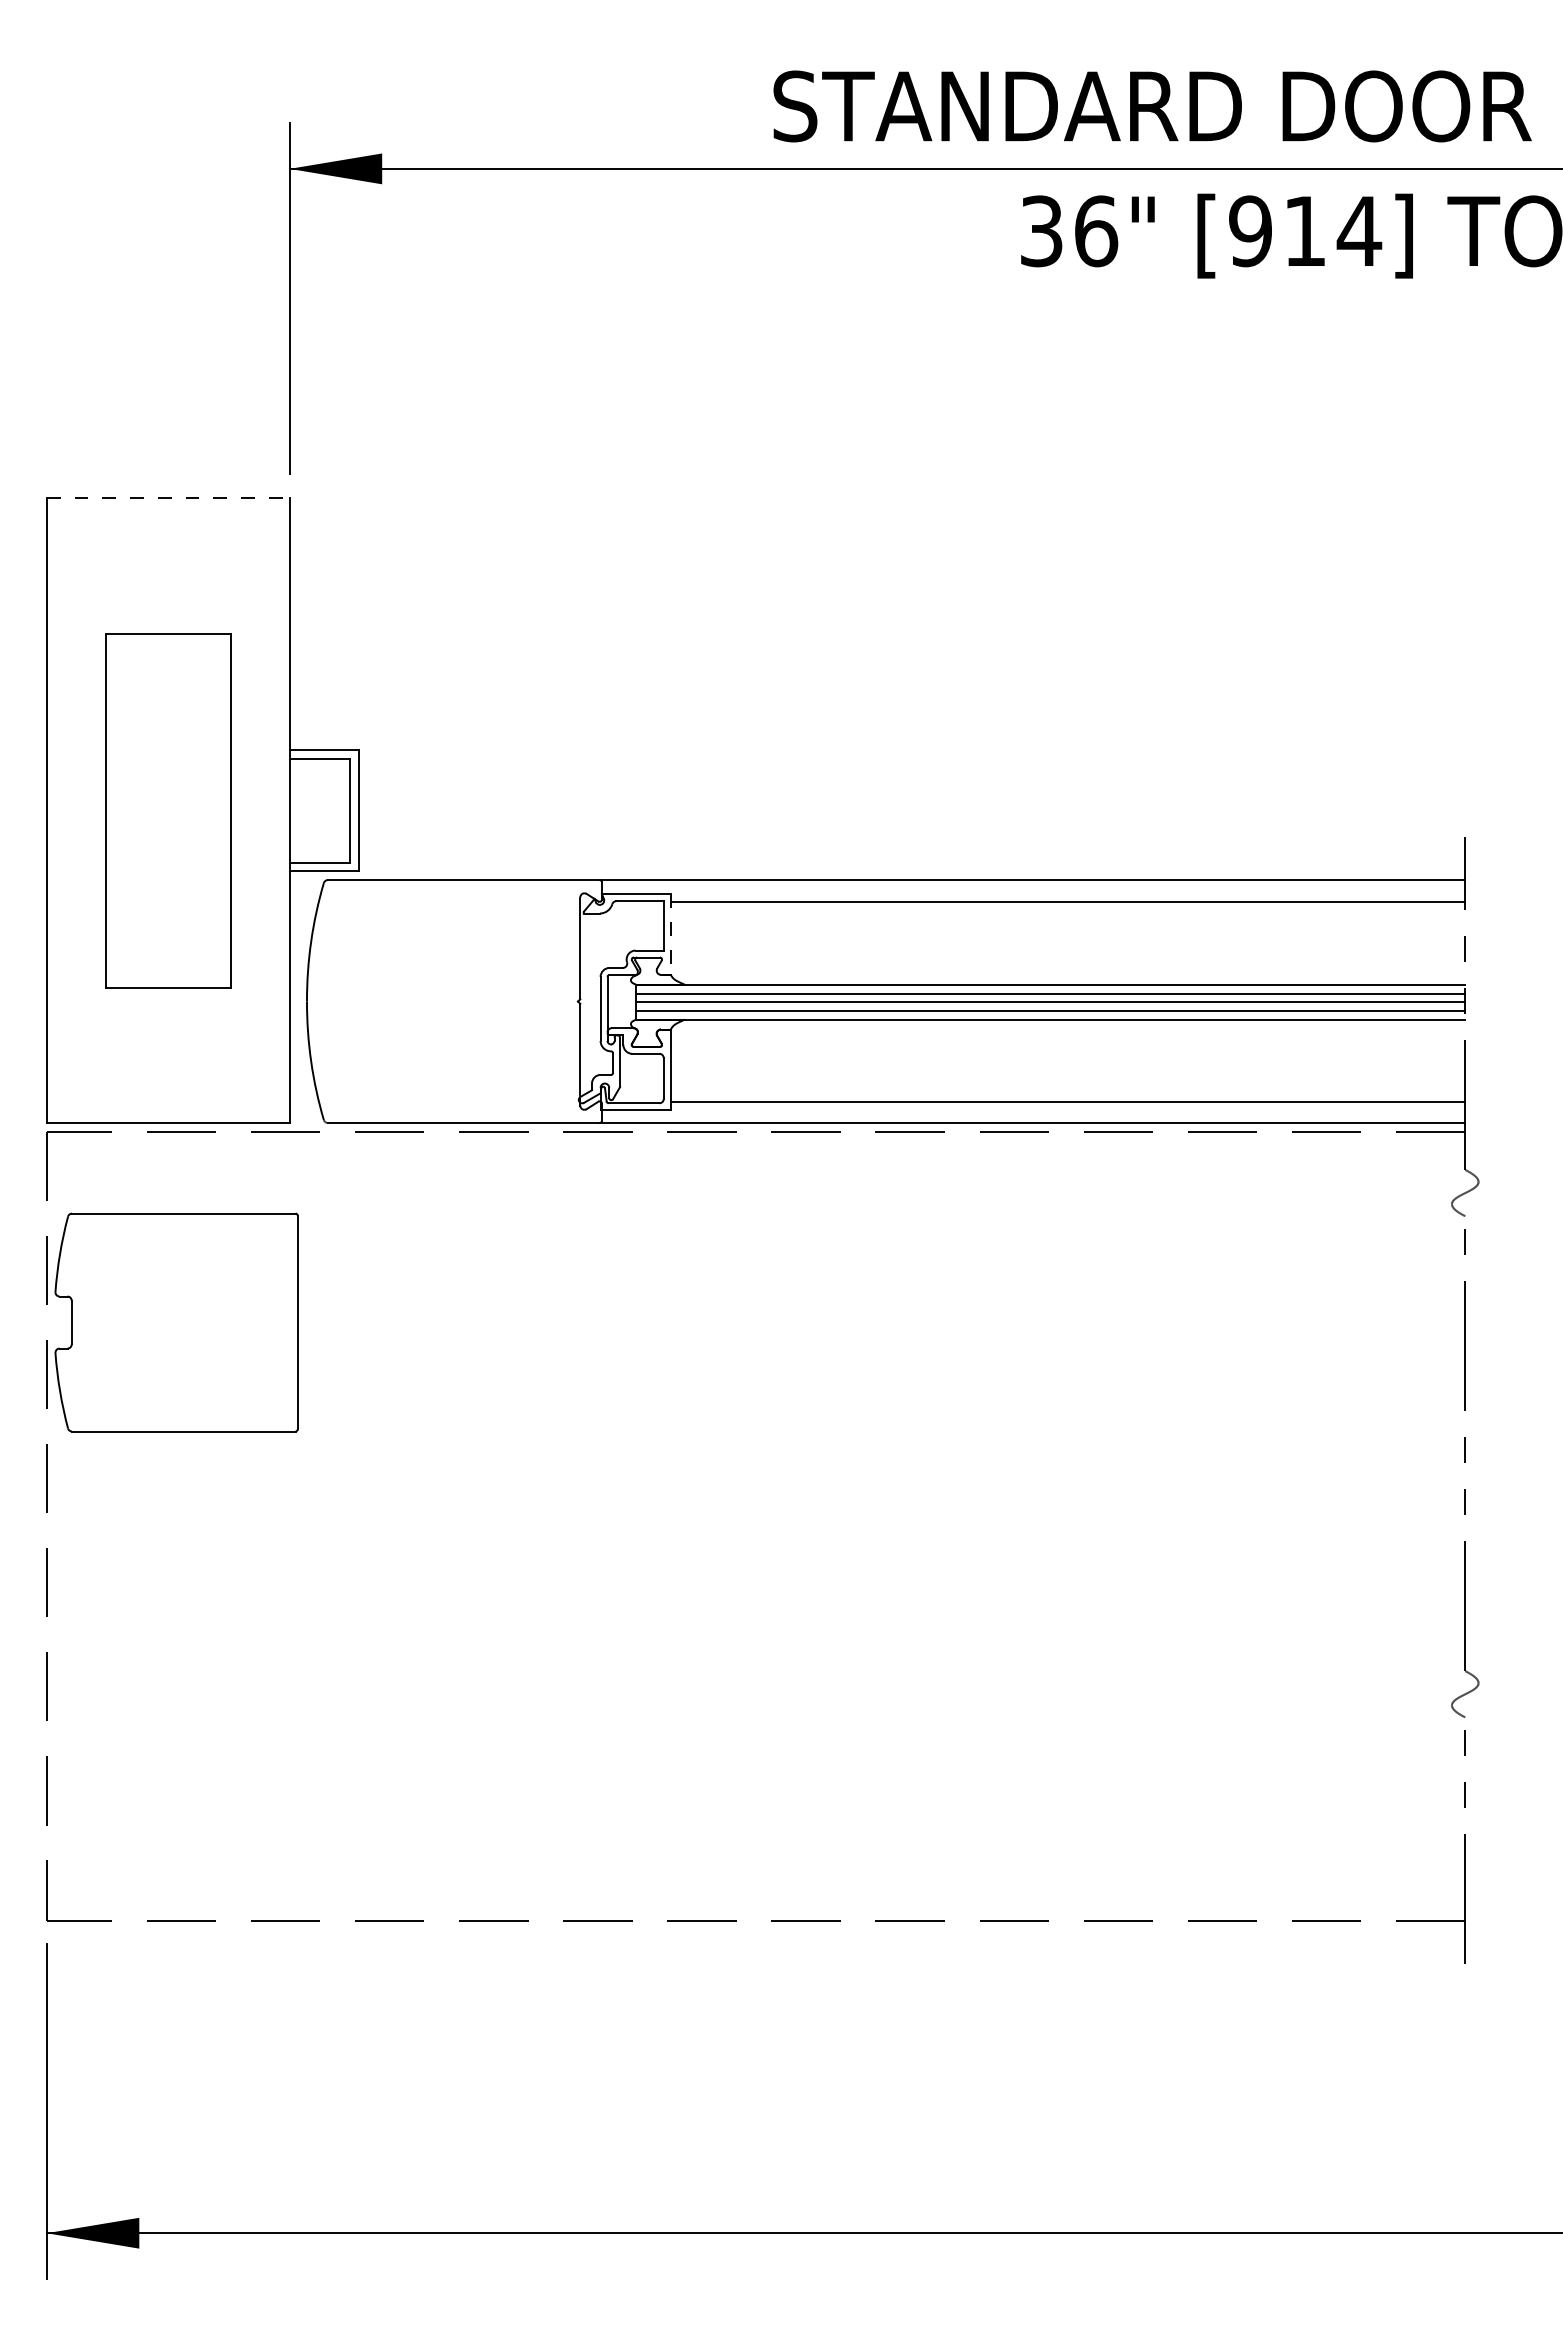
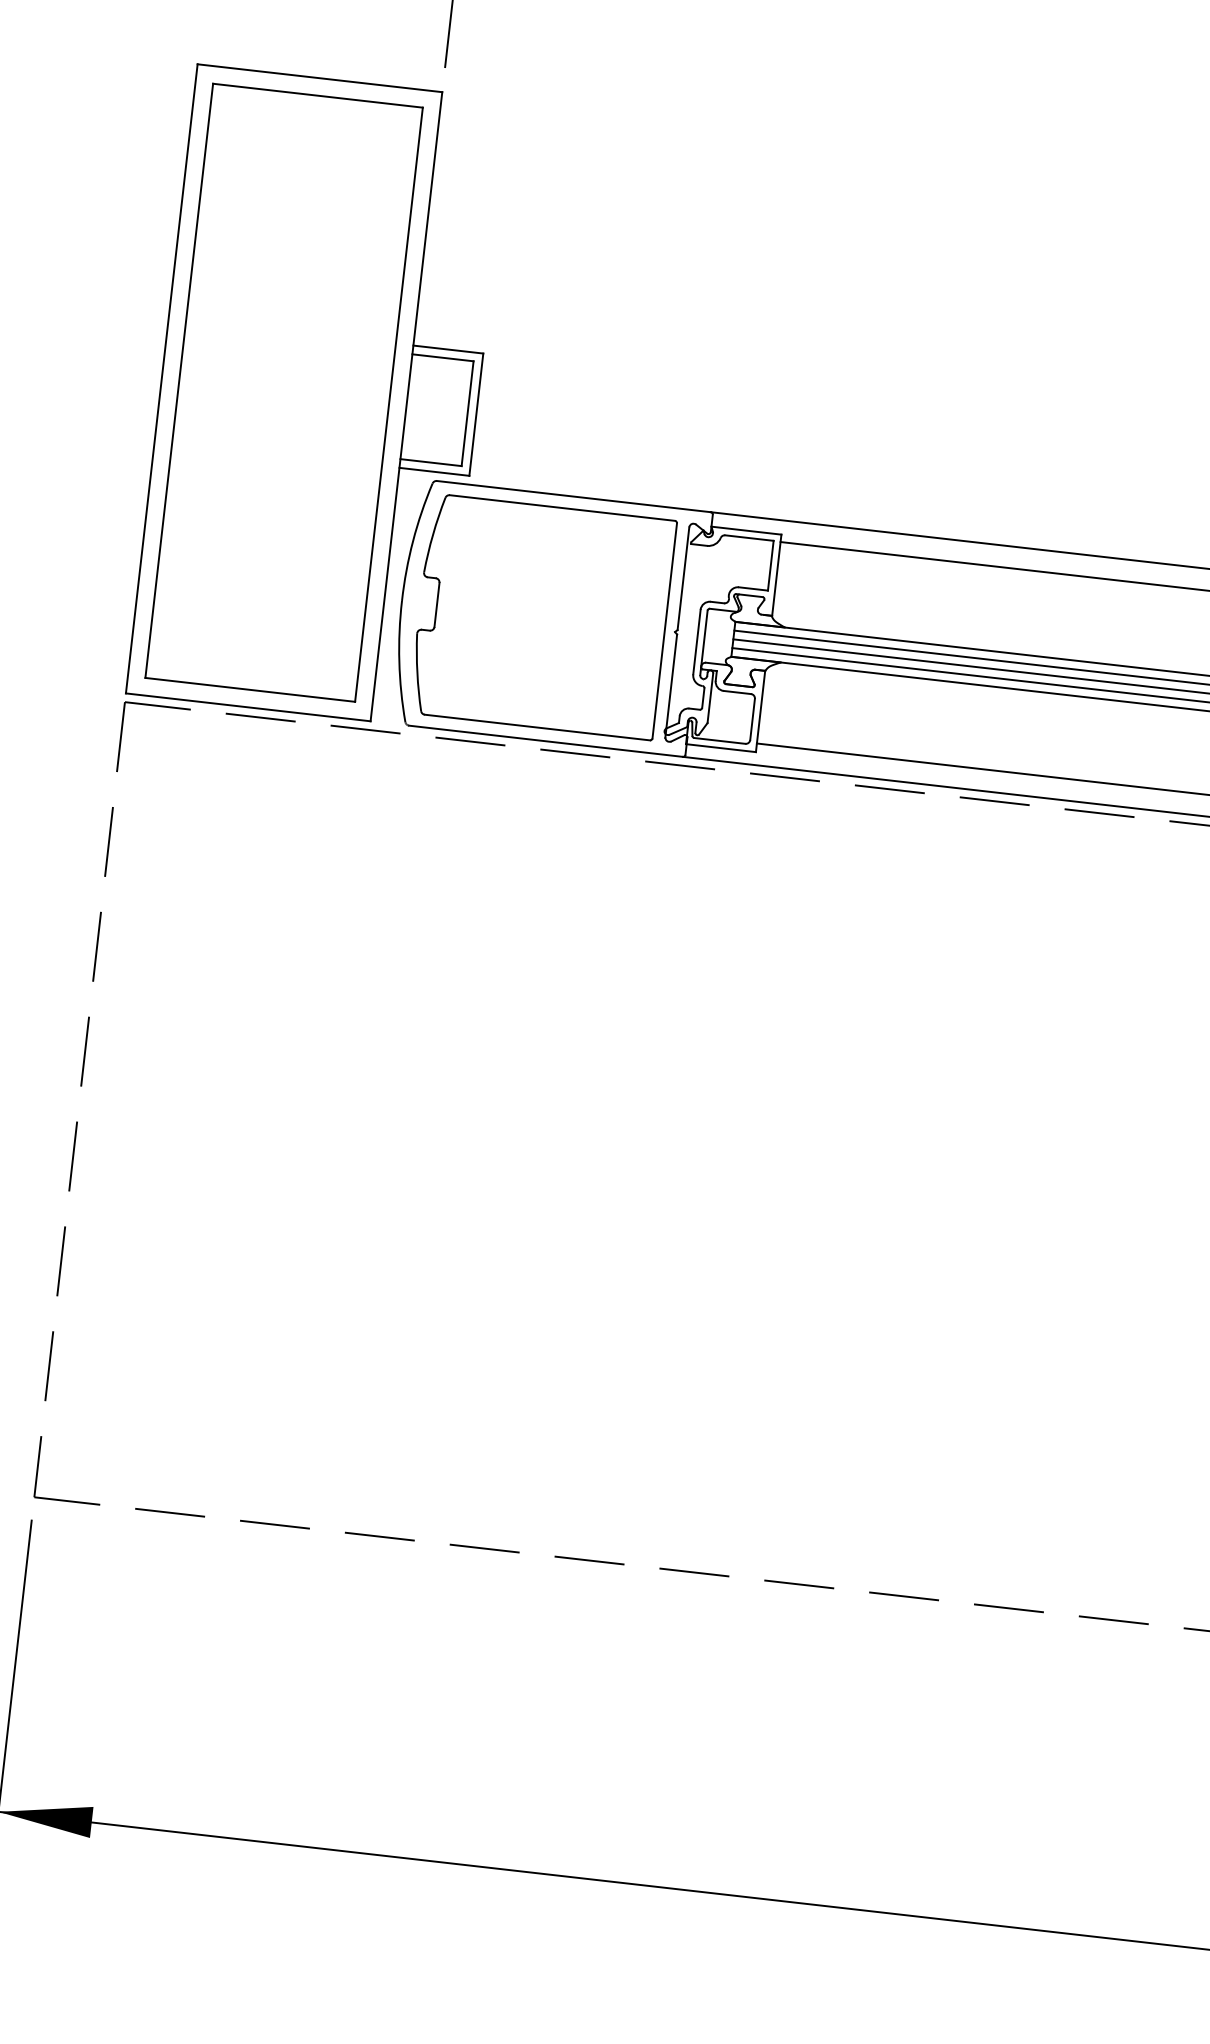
line: (168, 498) -> (320, 78), dashed -> solid
part: (167, 810) -> (283, 392), size x1.67
line: (671, 935) -> (776, 576), dashed -> solid
part: (176, 1322) -> (542, 616), moved

